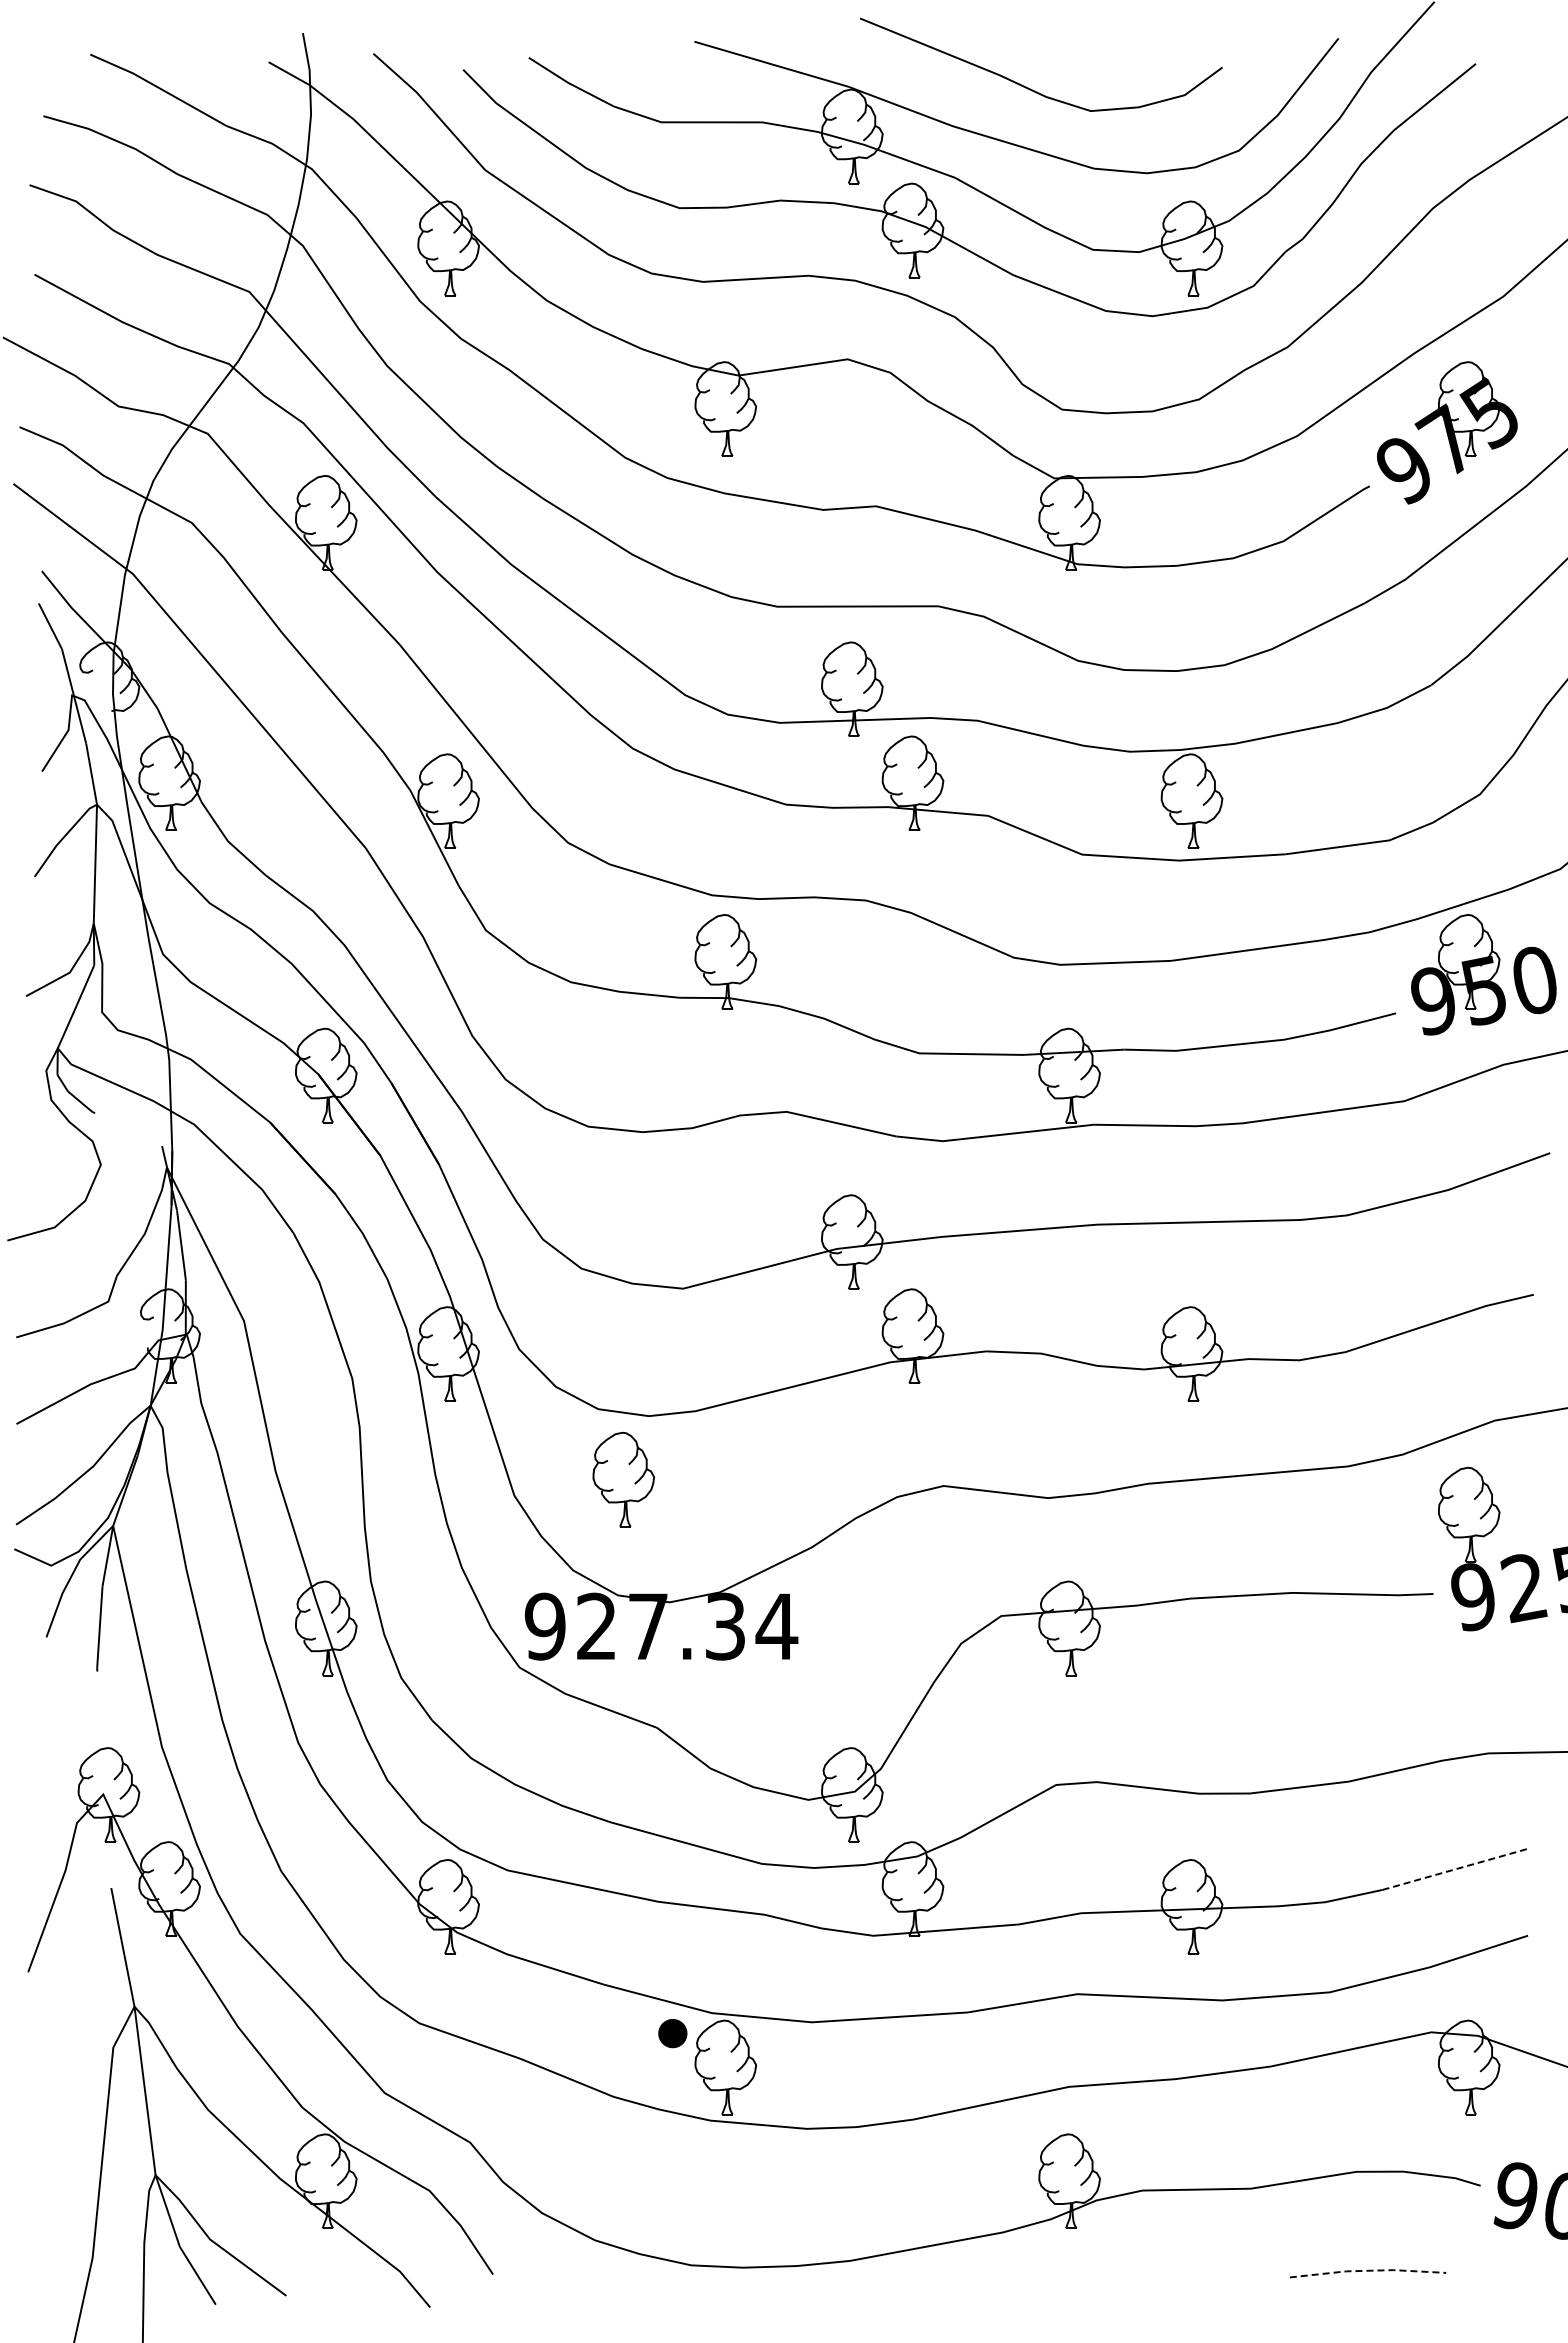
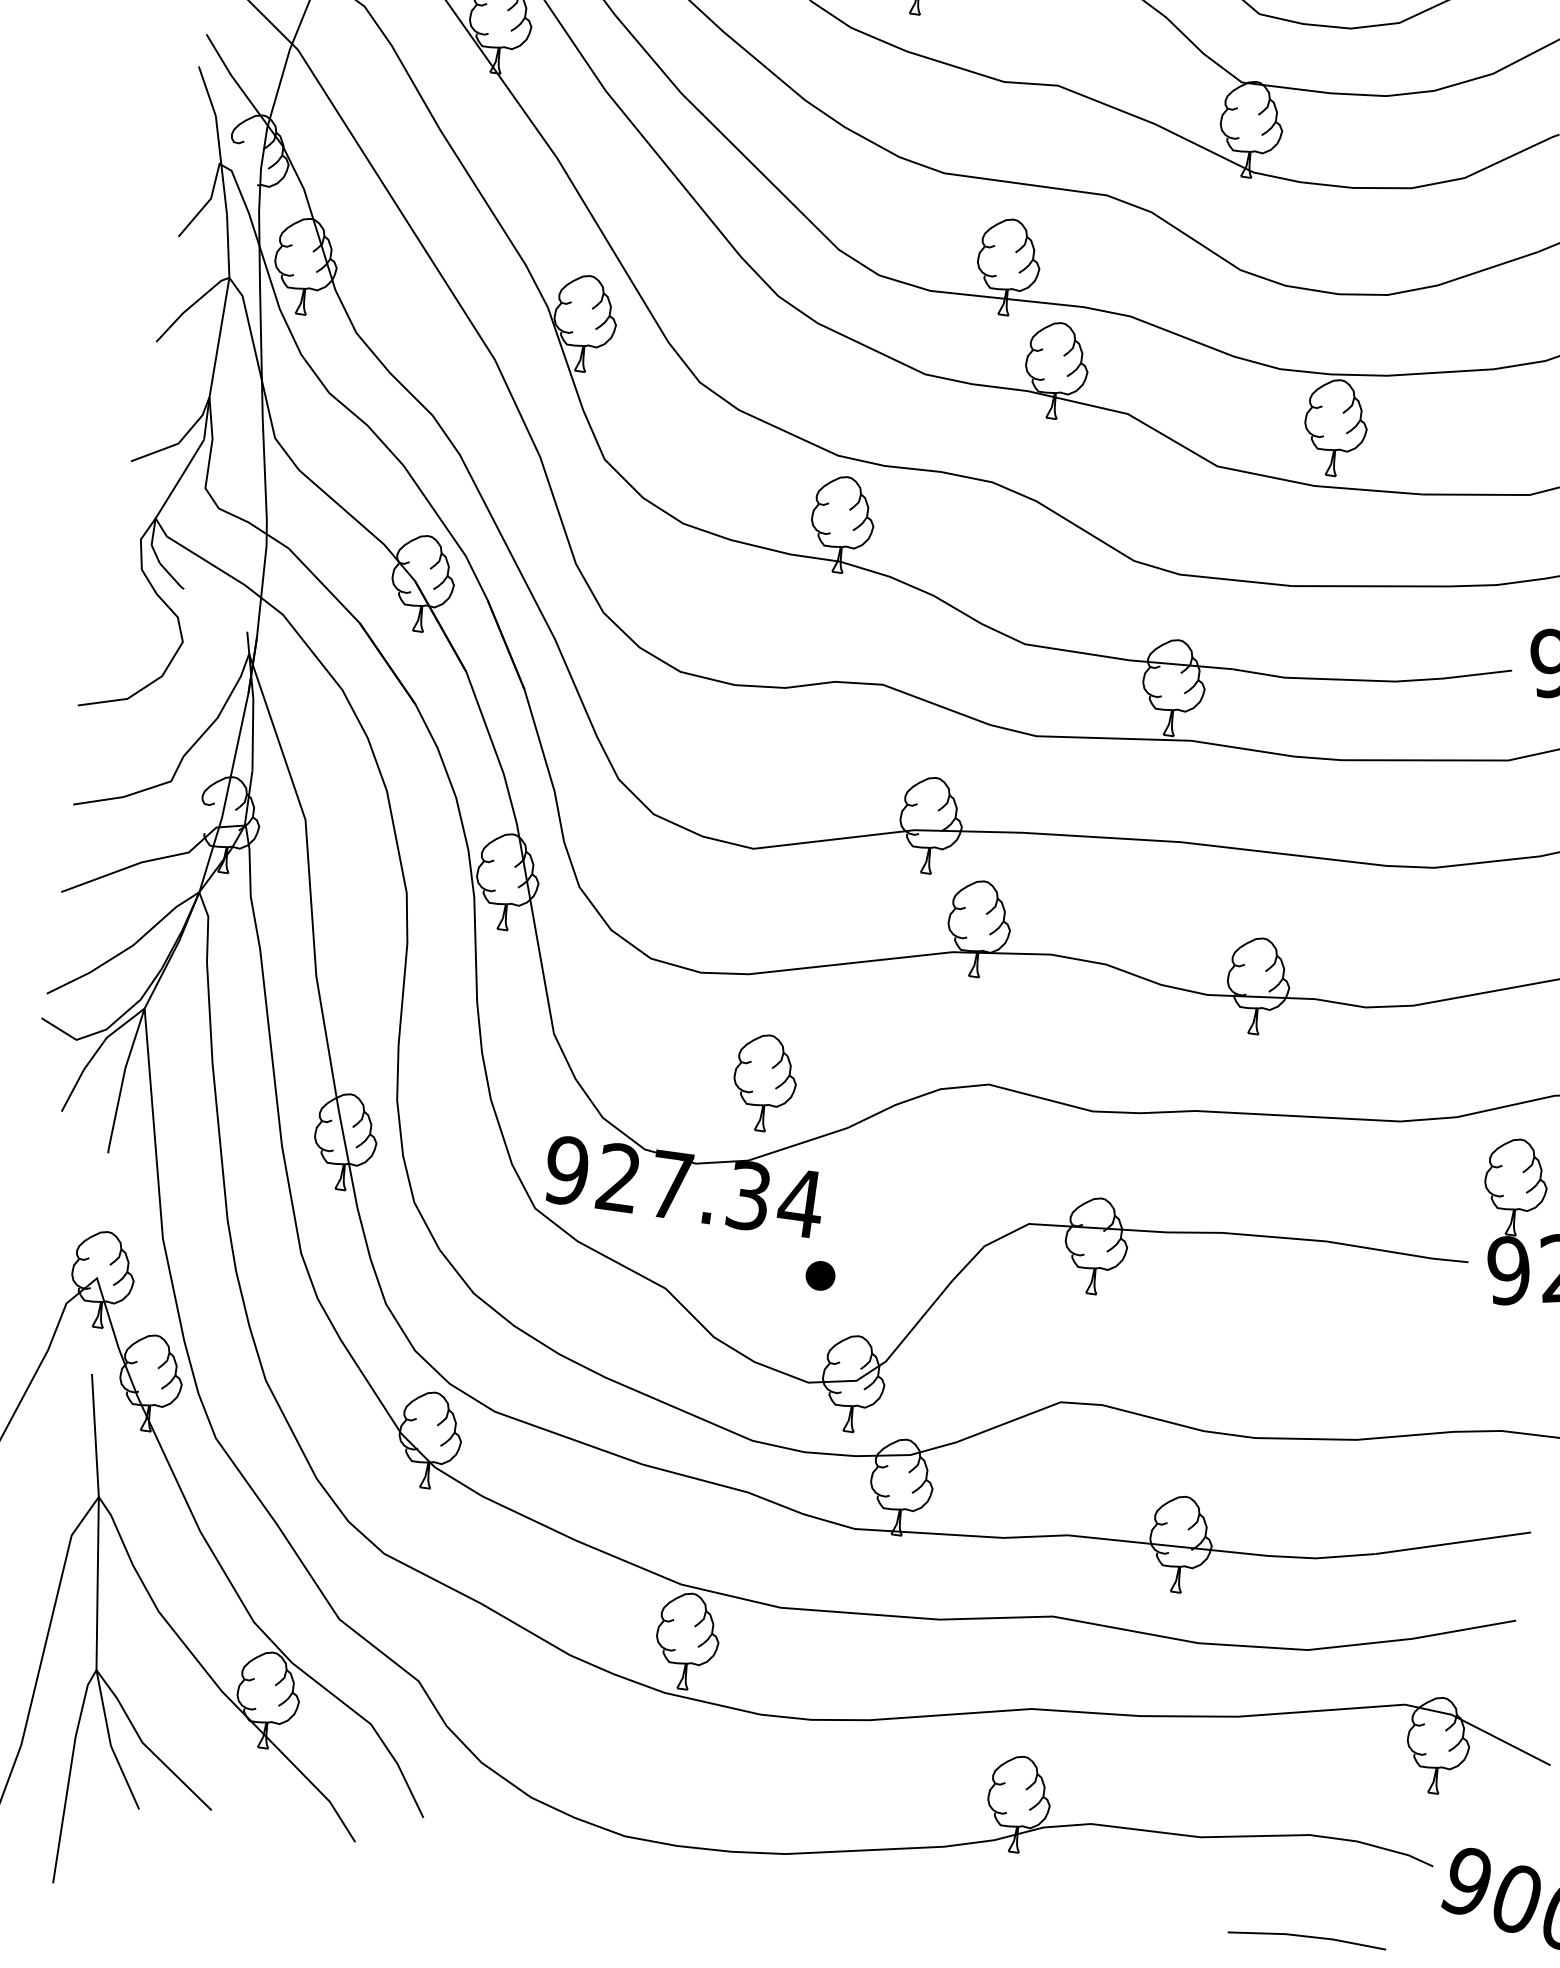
part: (623, 1479) -> (764, 1082), moved
line: (1457, 1868) -> (1454, 1542), dashed -> solid
part: (672, 2033) -> (820, 1275), moved
line: (1368, 2270) -> (1308, 1936), dashed -> solid

